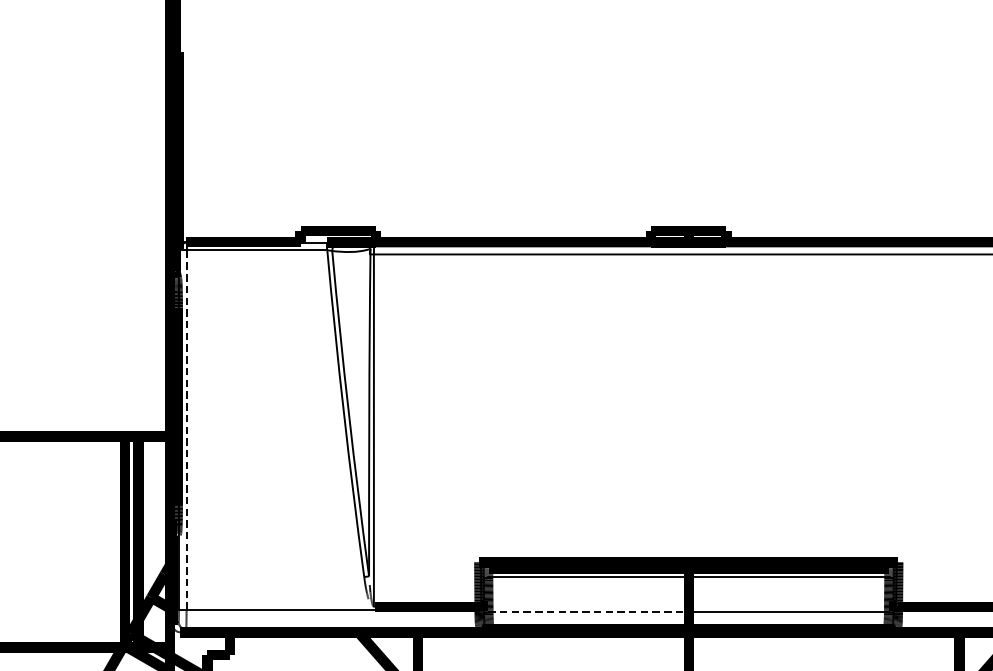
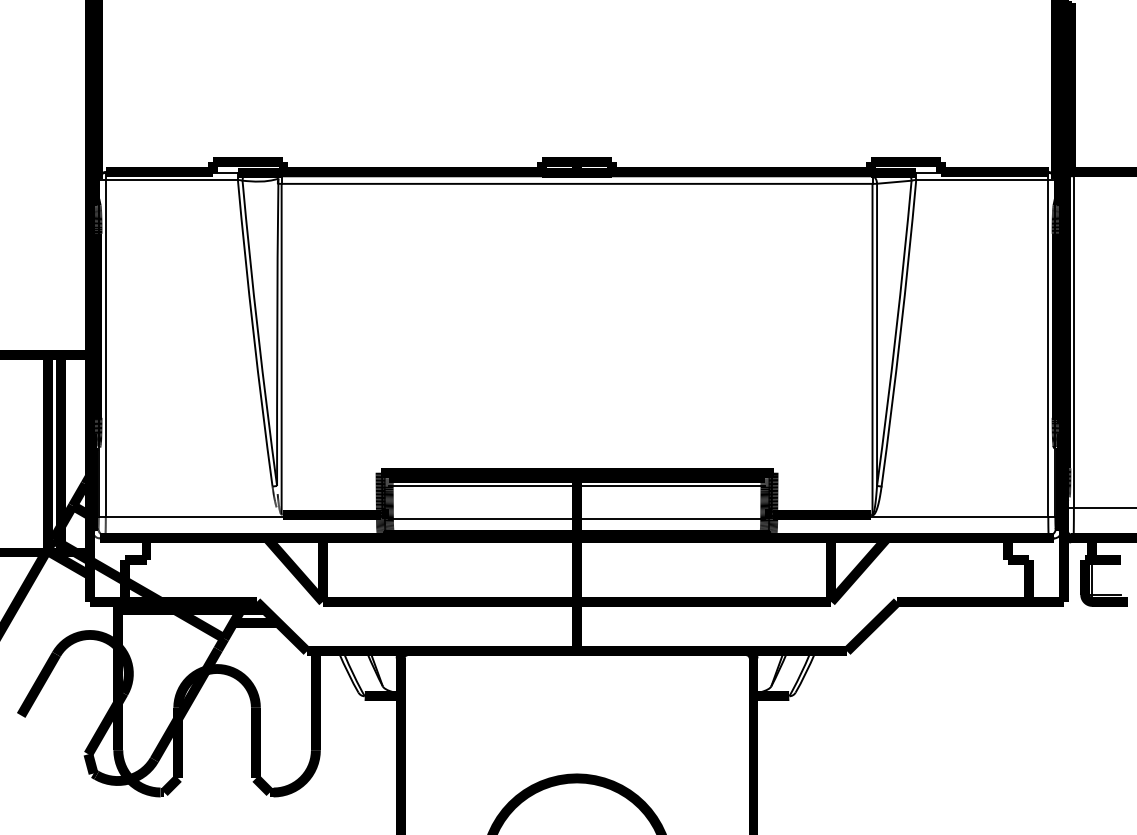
line: (186, 429) -> (105, 348), dashed -> solid
line: (589, 612) -> (483, 519), dashed -> solid

